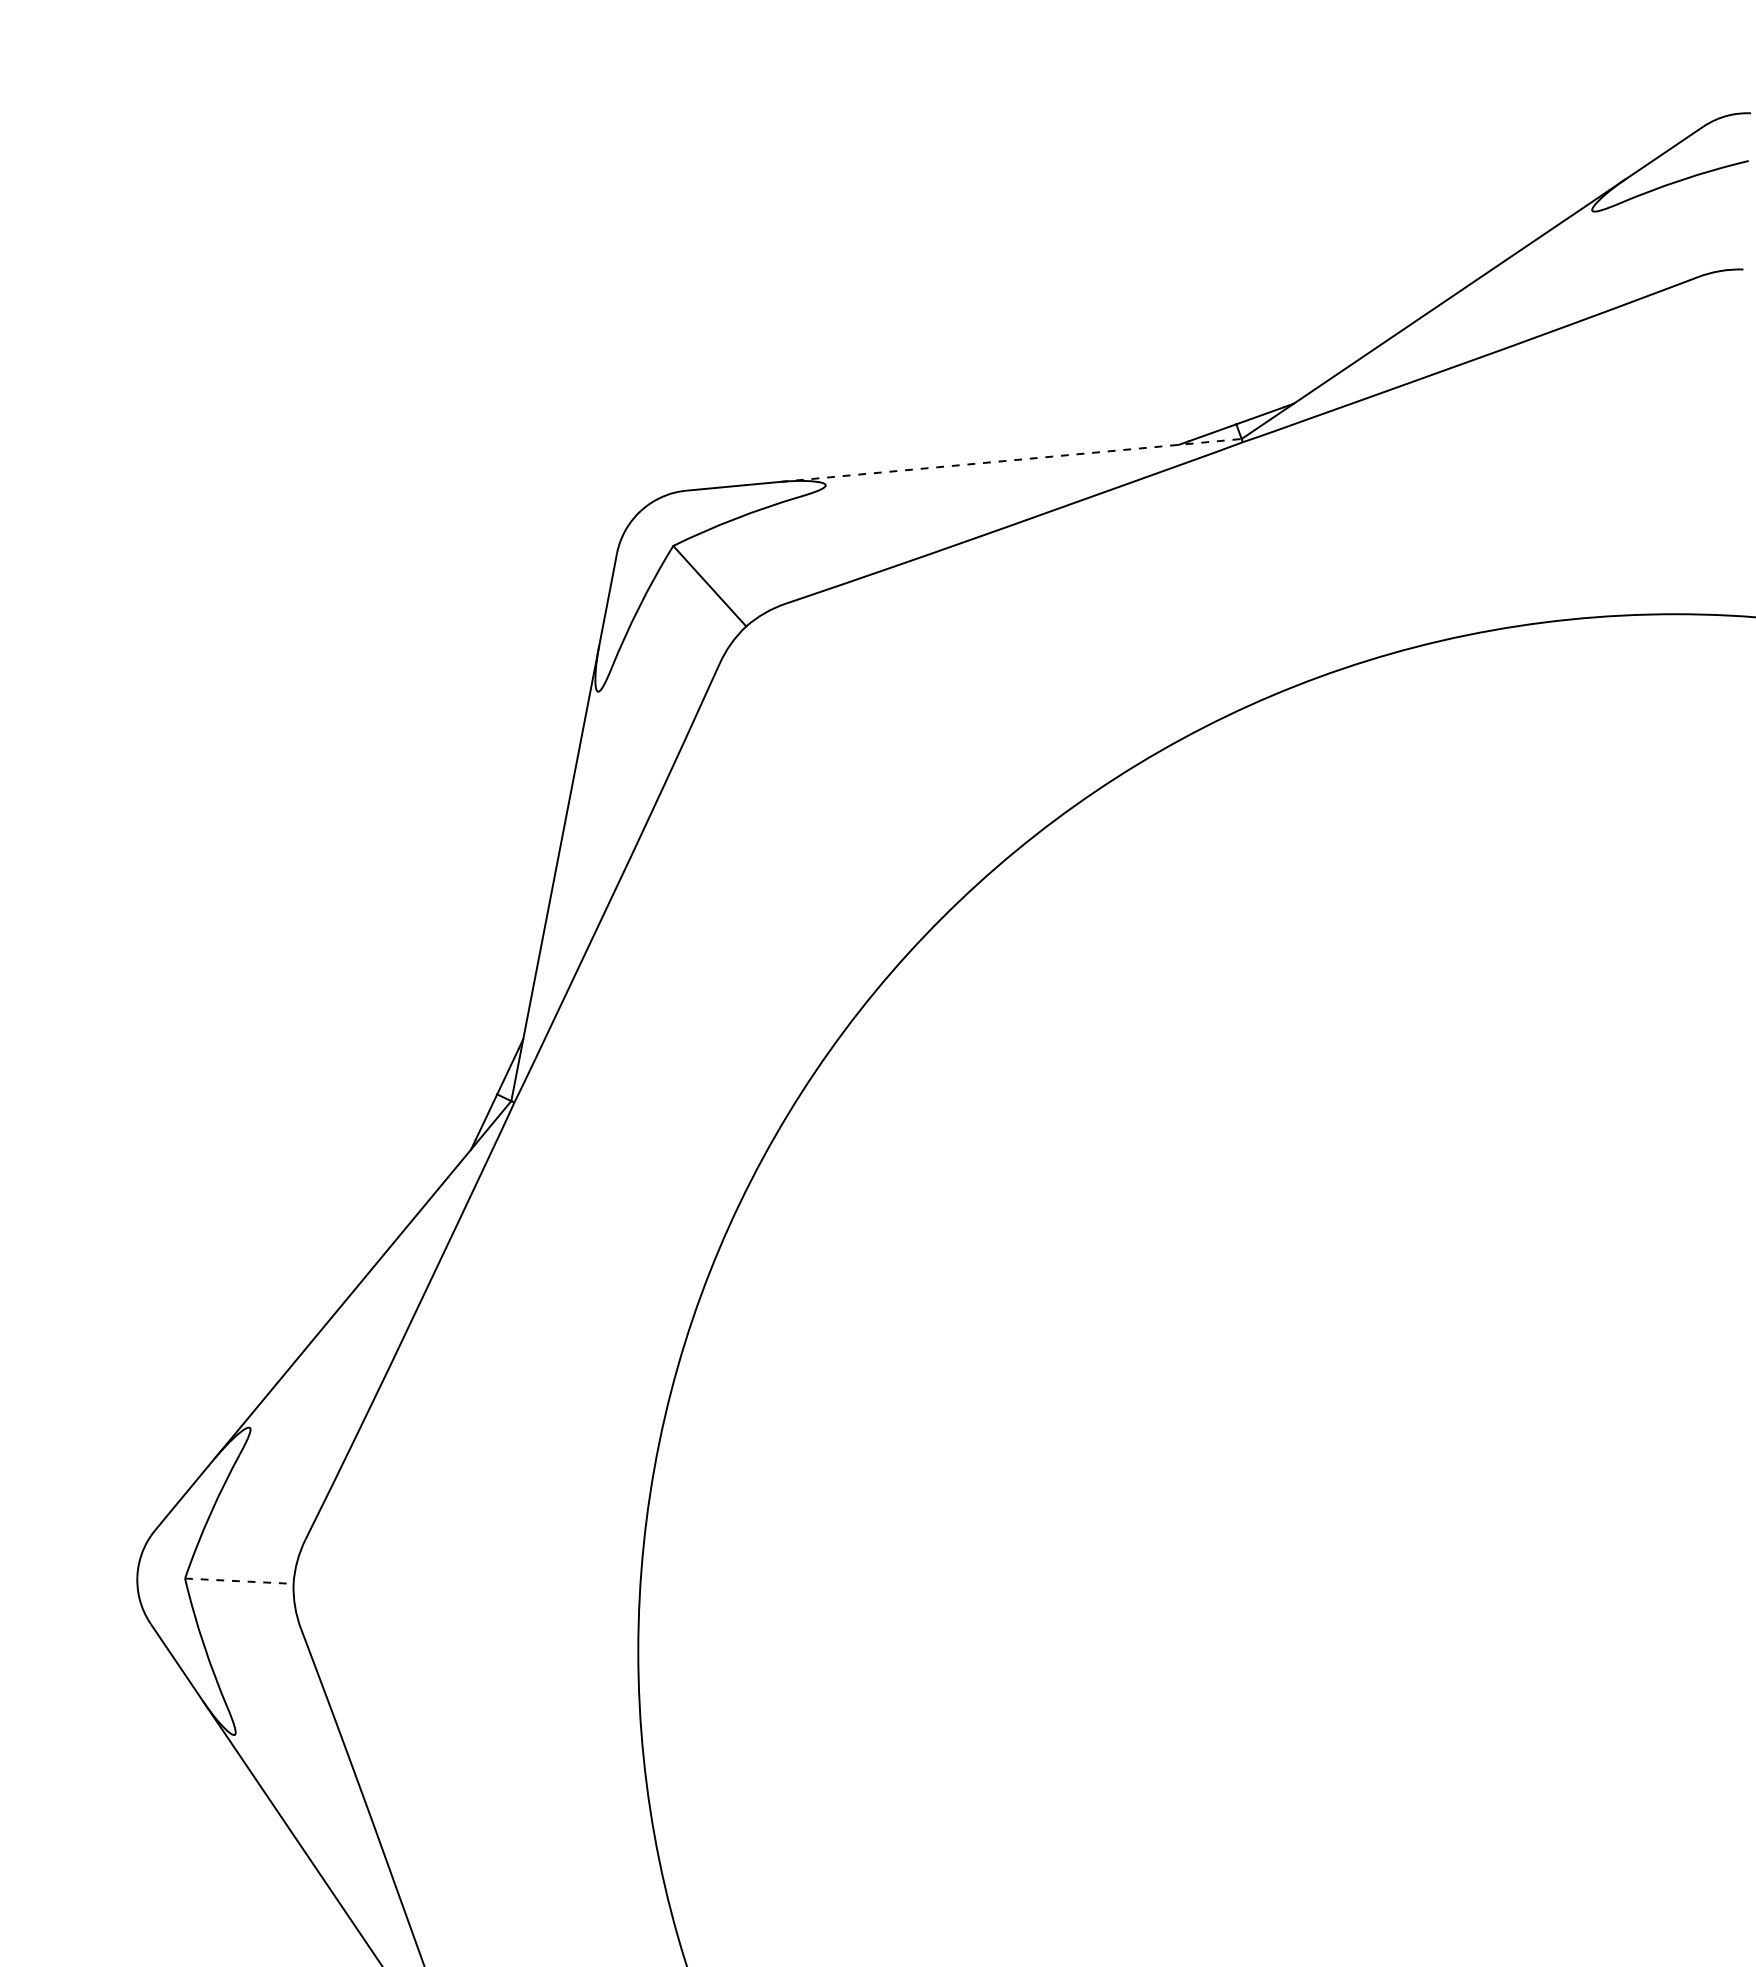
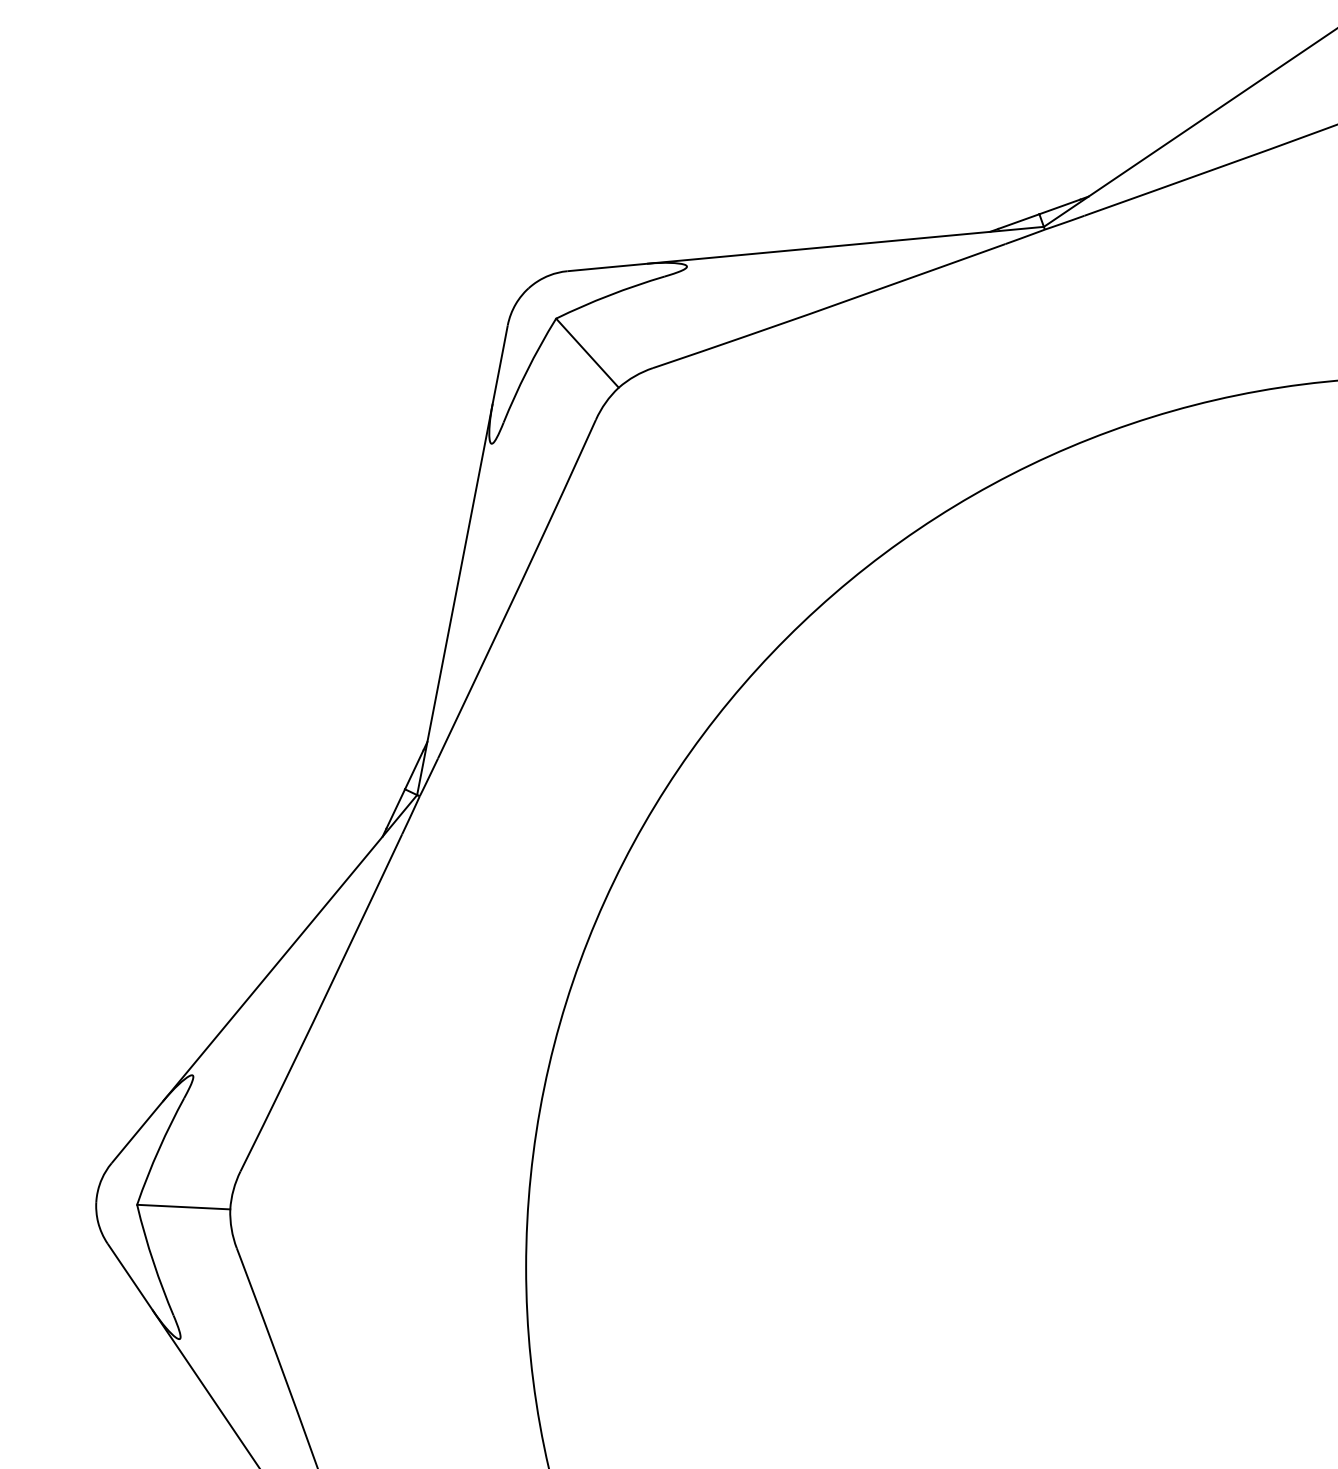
line: (1010, 460) -> (845, 245), dashed -> solid
line: (239, 1581) -> (183, 1207), dashed -> solid

